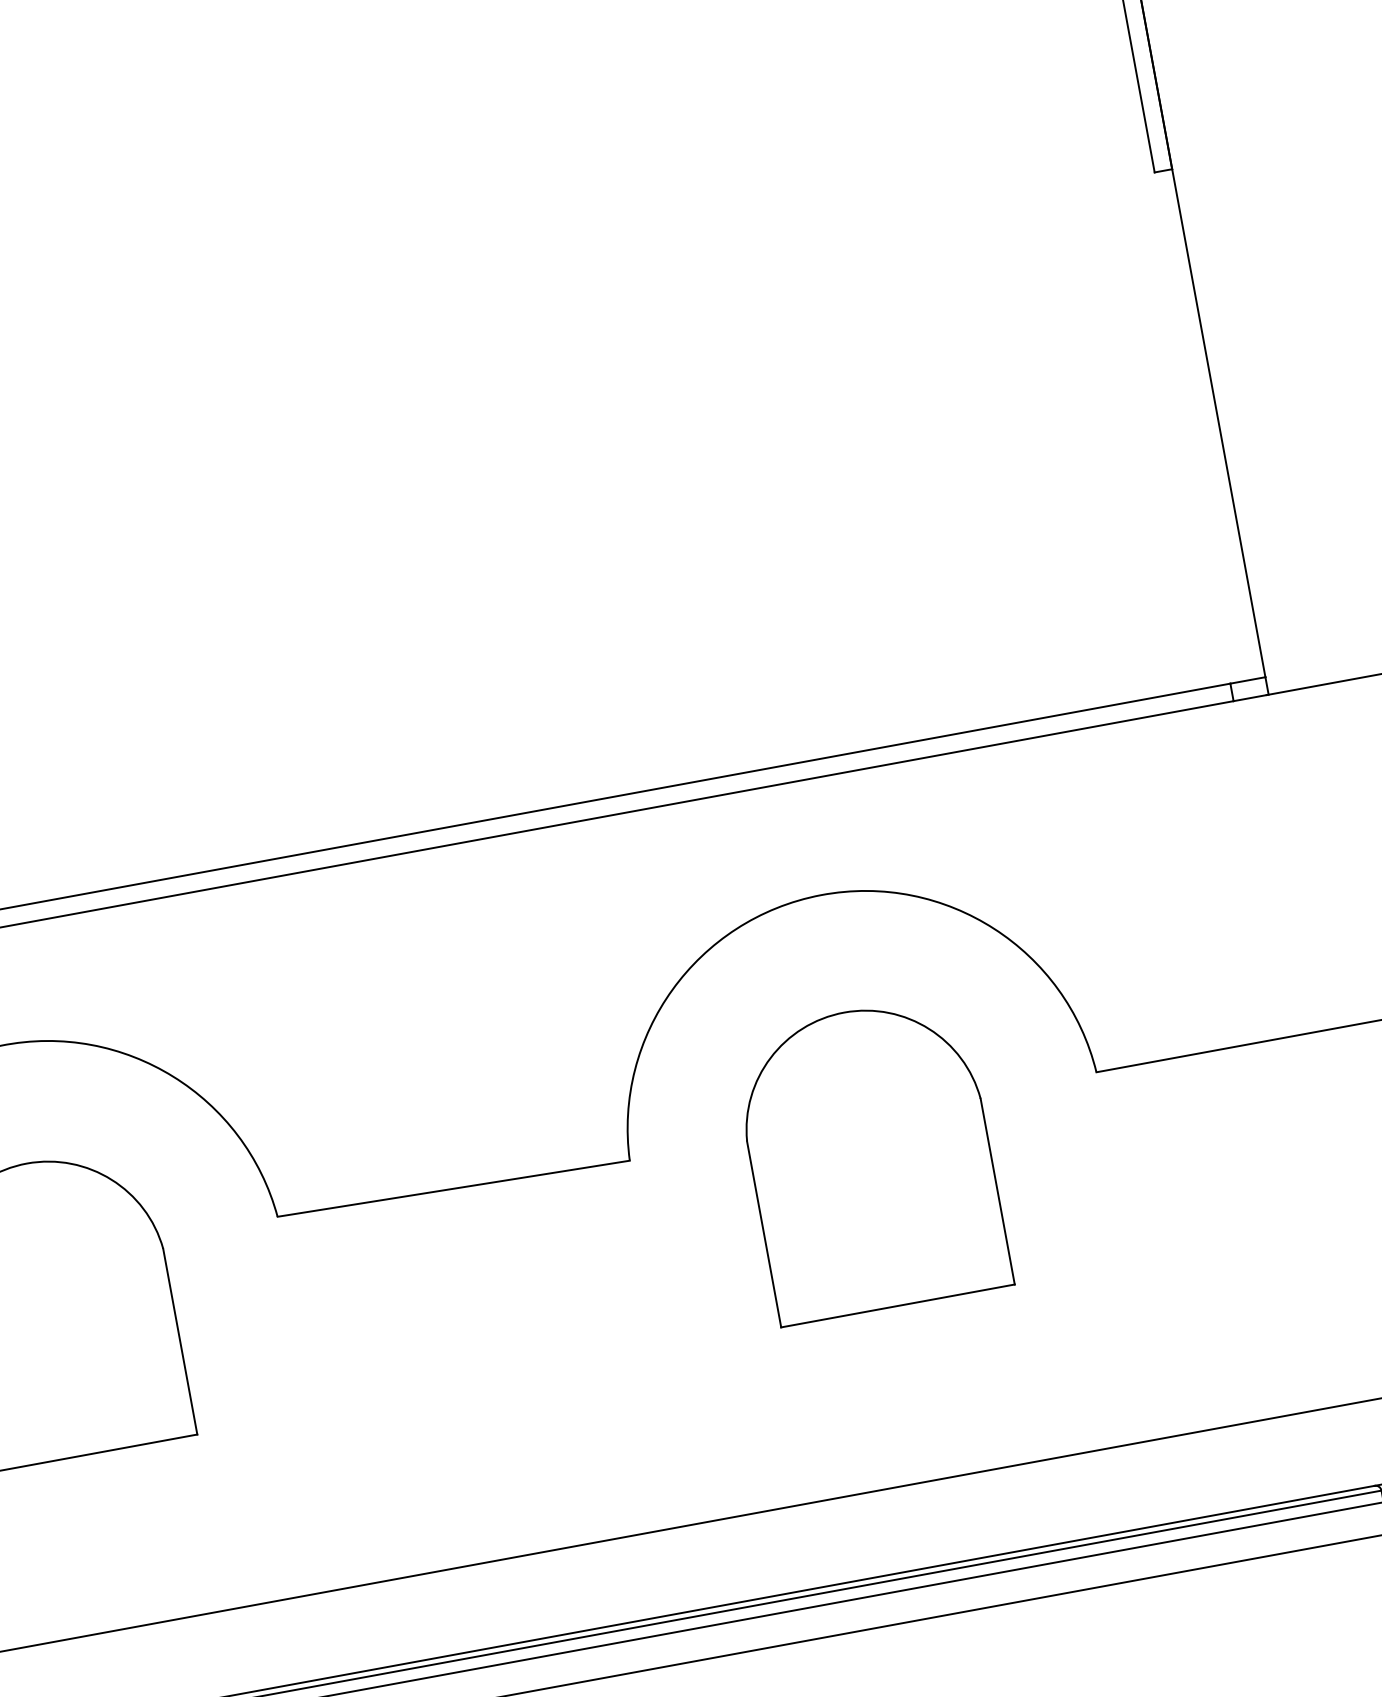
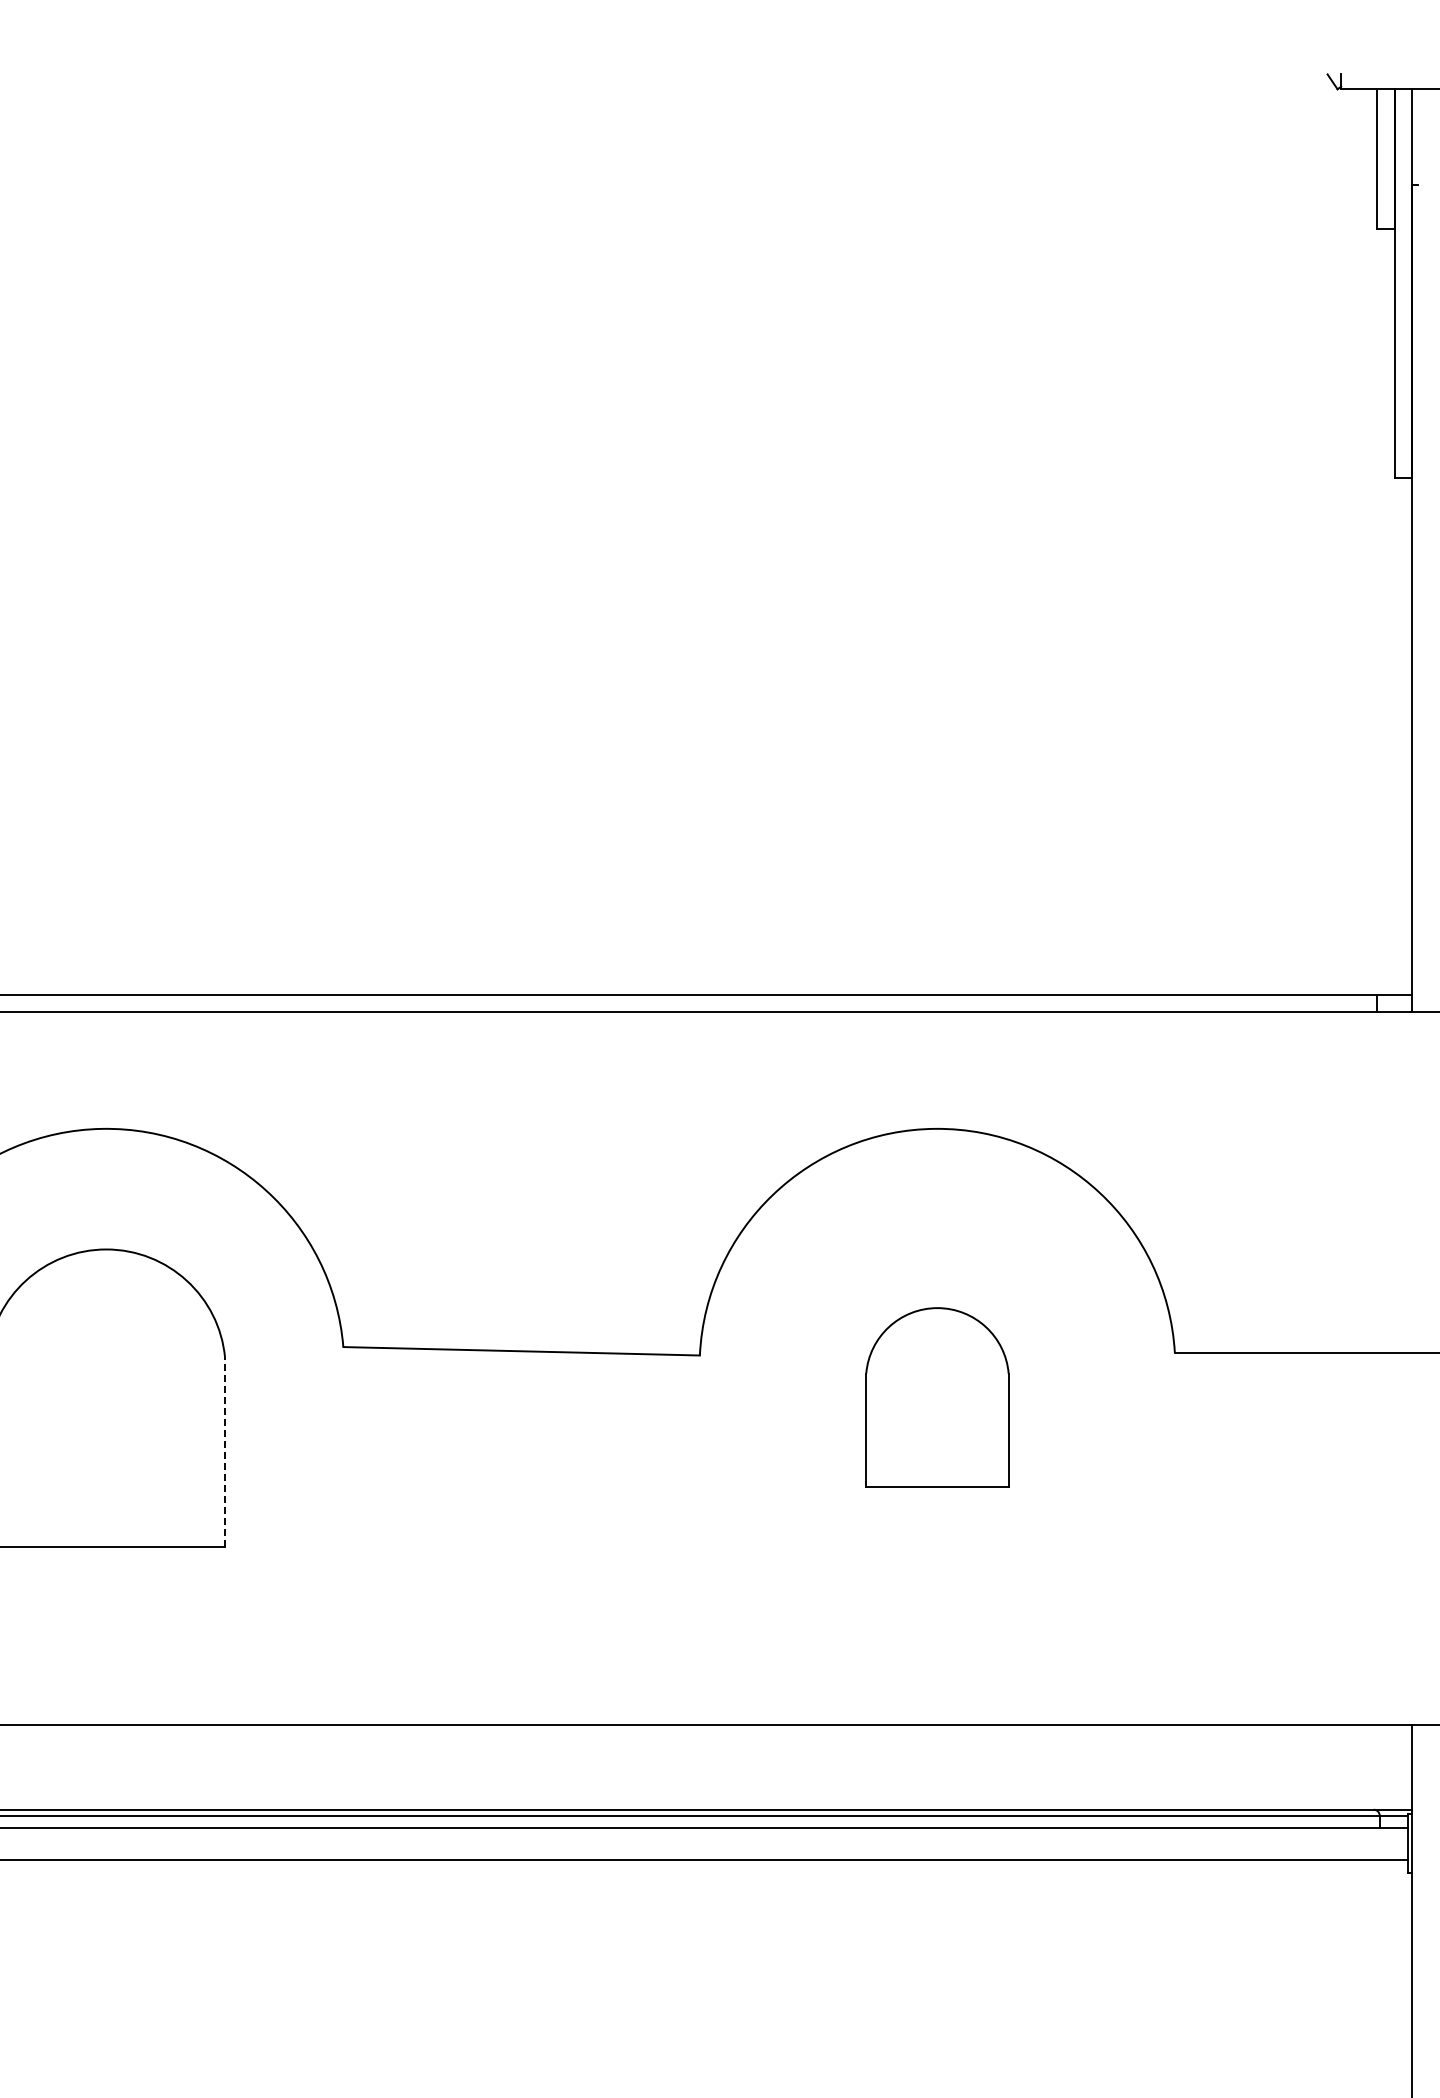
part: (871, 1159) -> (937, 1397), size x0.6
line: (180, 1340) -> (225, 1451), solid -> dashed

